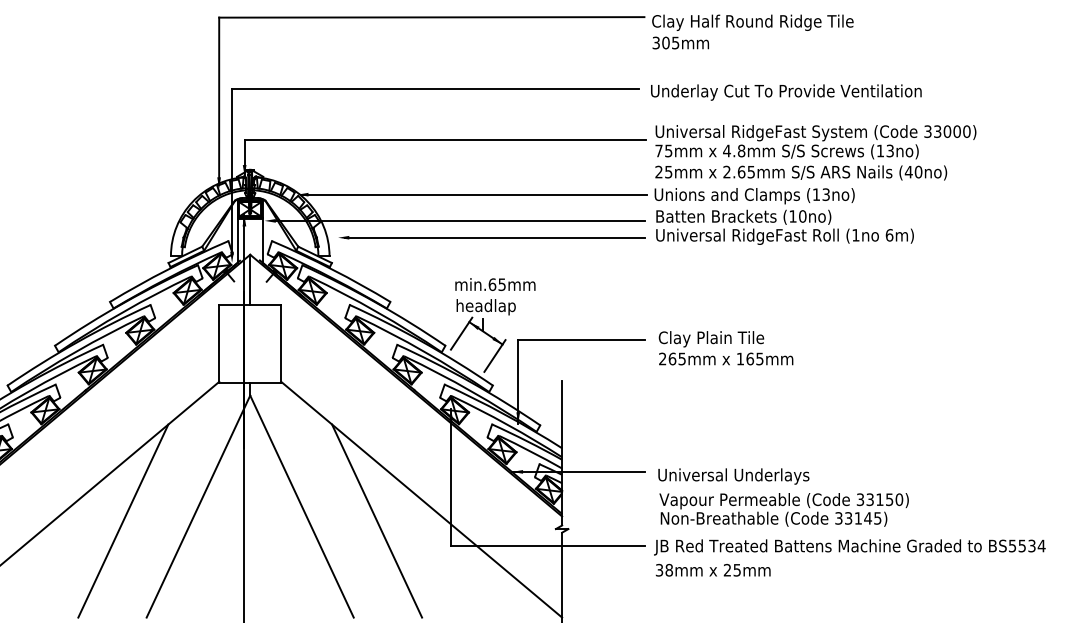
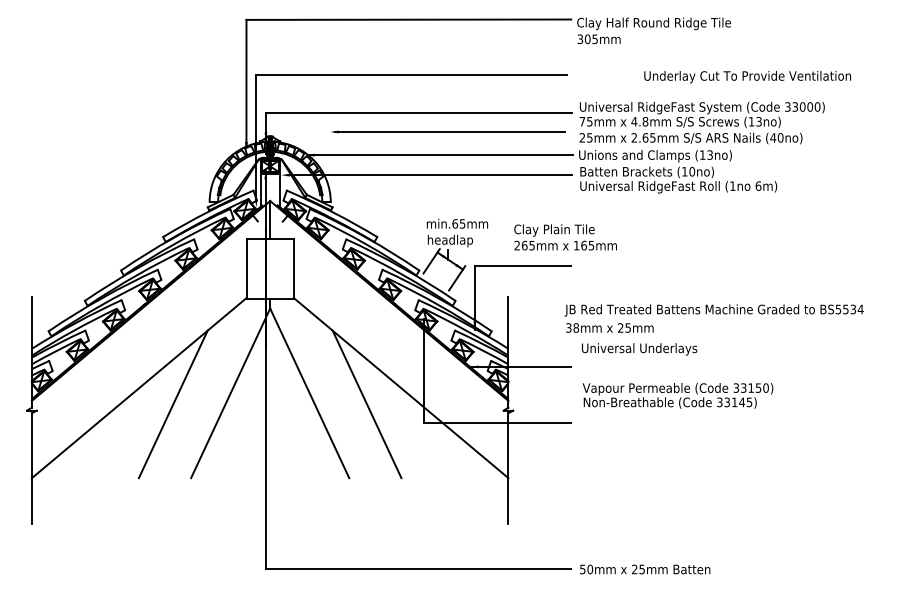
text: (786, 93) -> (747, 77), moved
part: (492, 237) -> (448, 131), moved
text: (725, 348) -> (565, 237), moved
text: (733, 476) -> (639, 349), moved
text: (848, 557) -> (713, 318), moved

